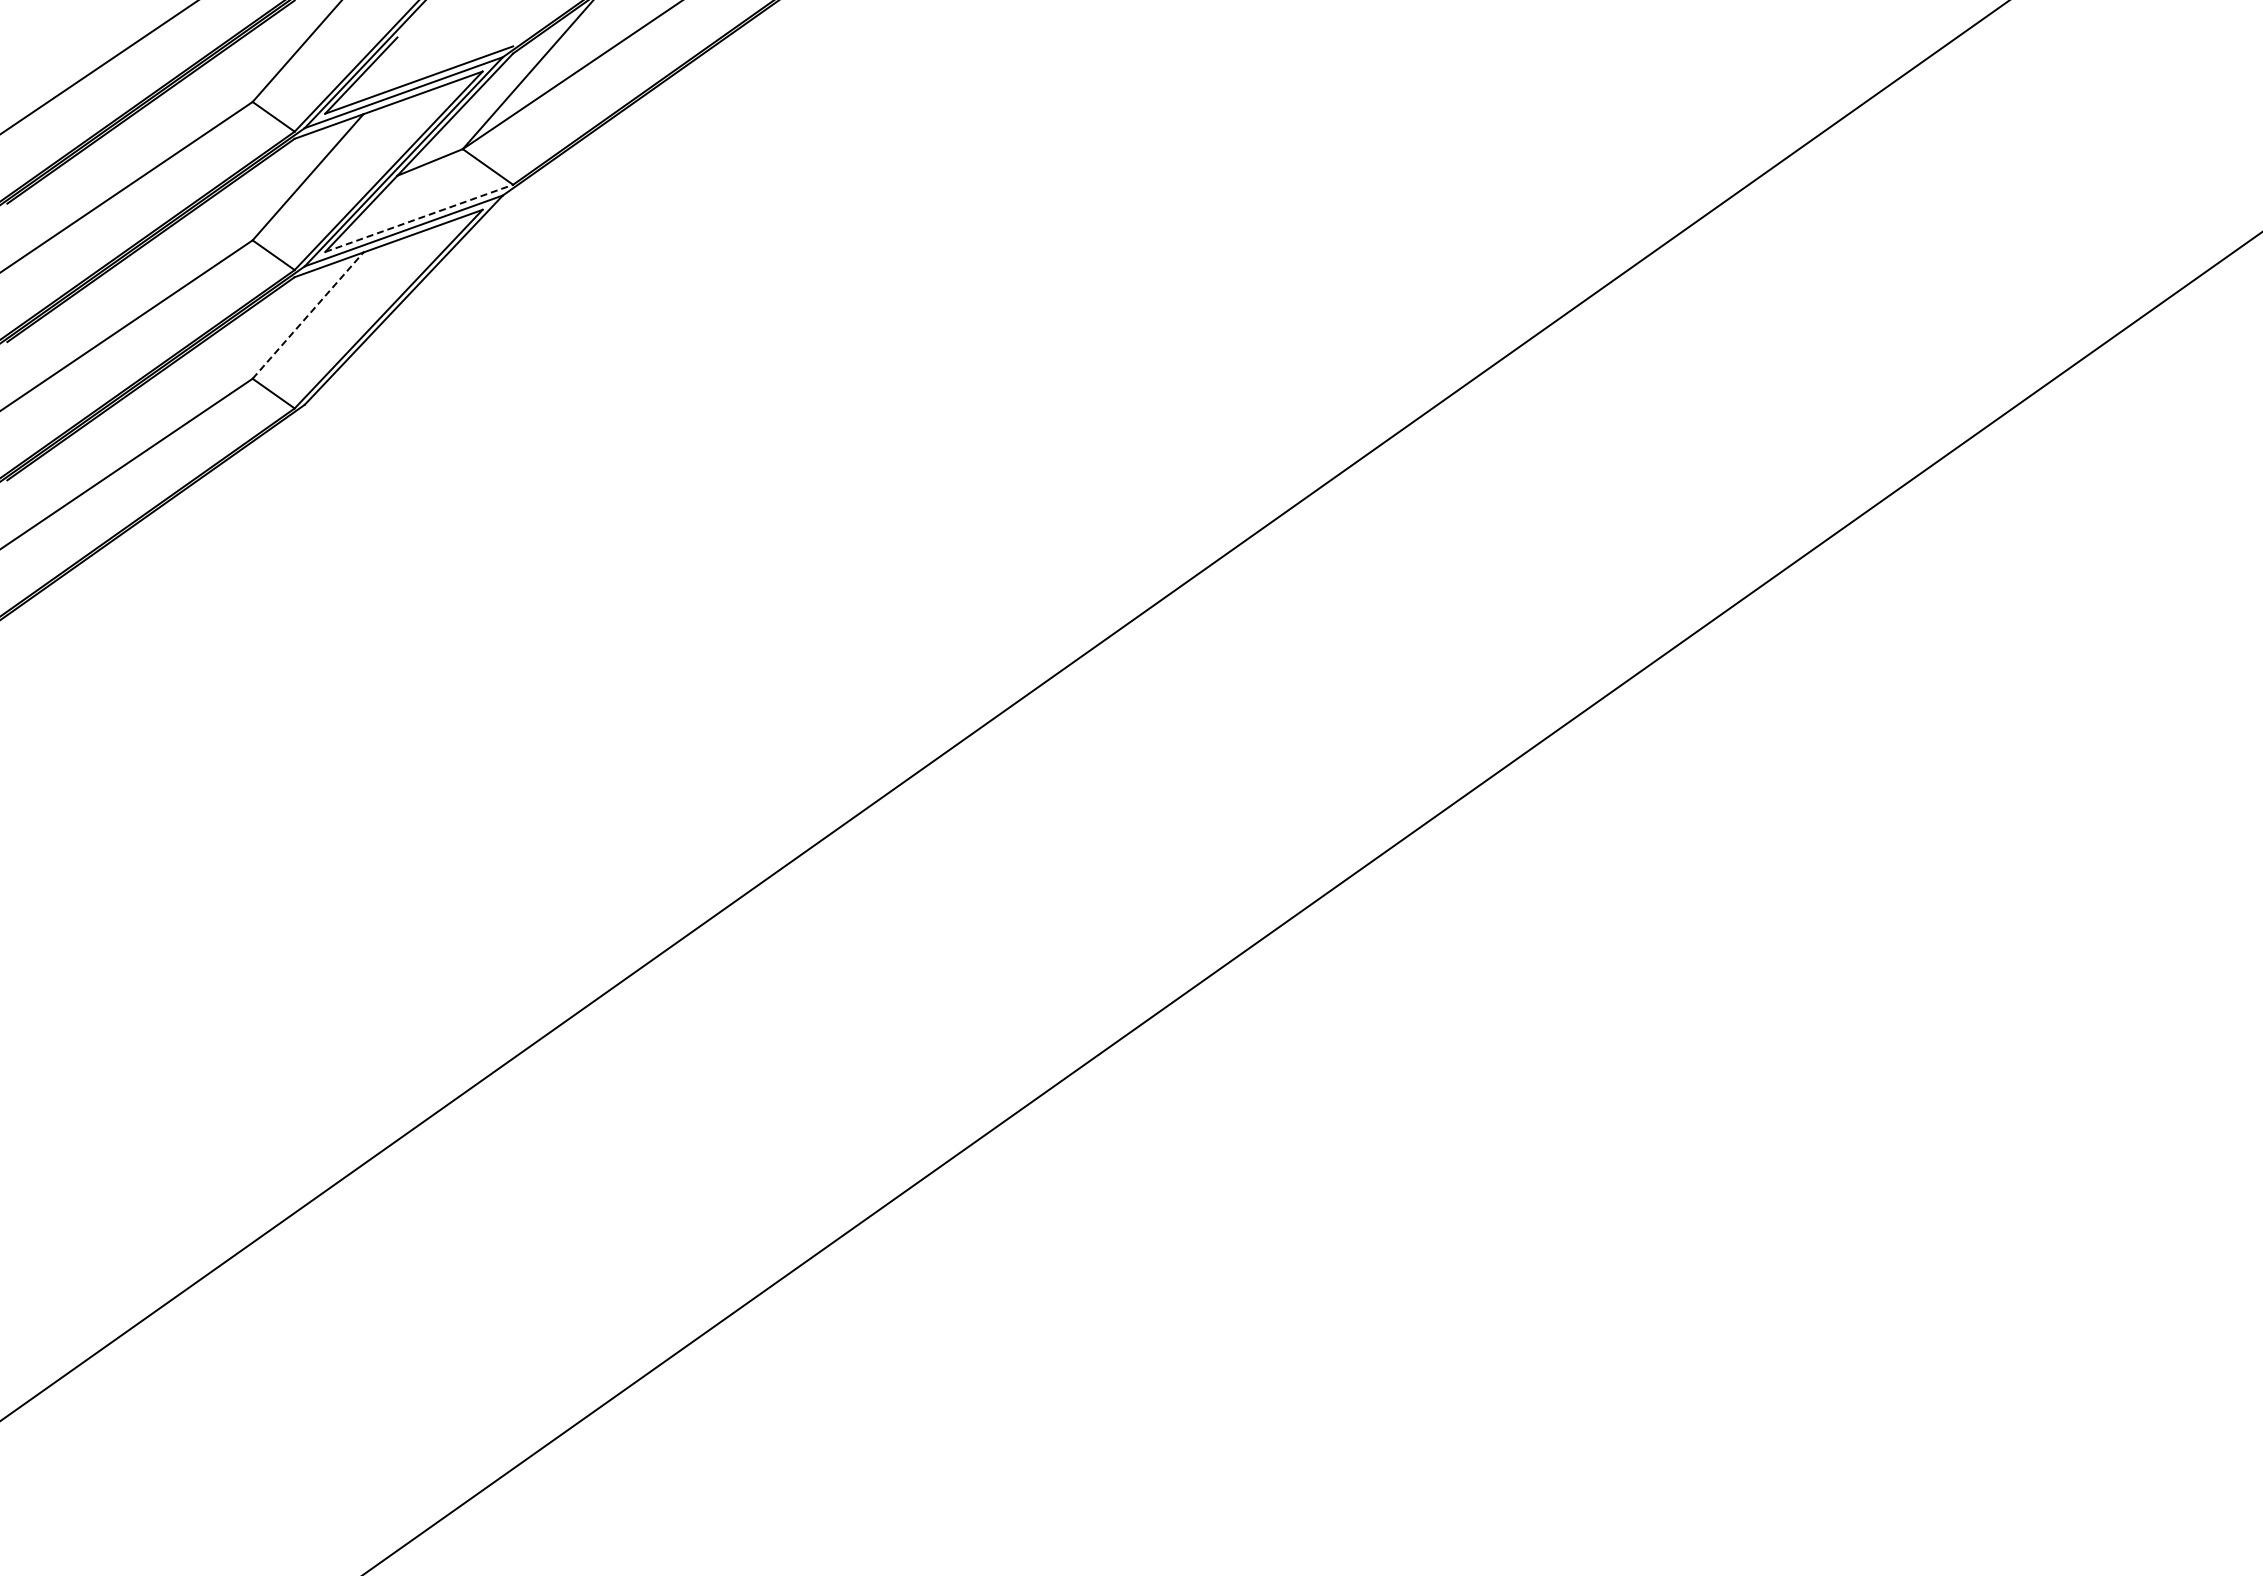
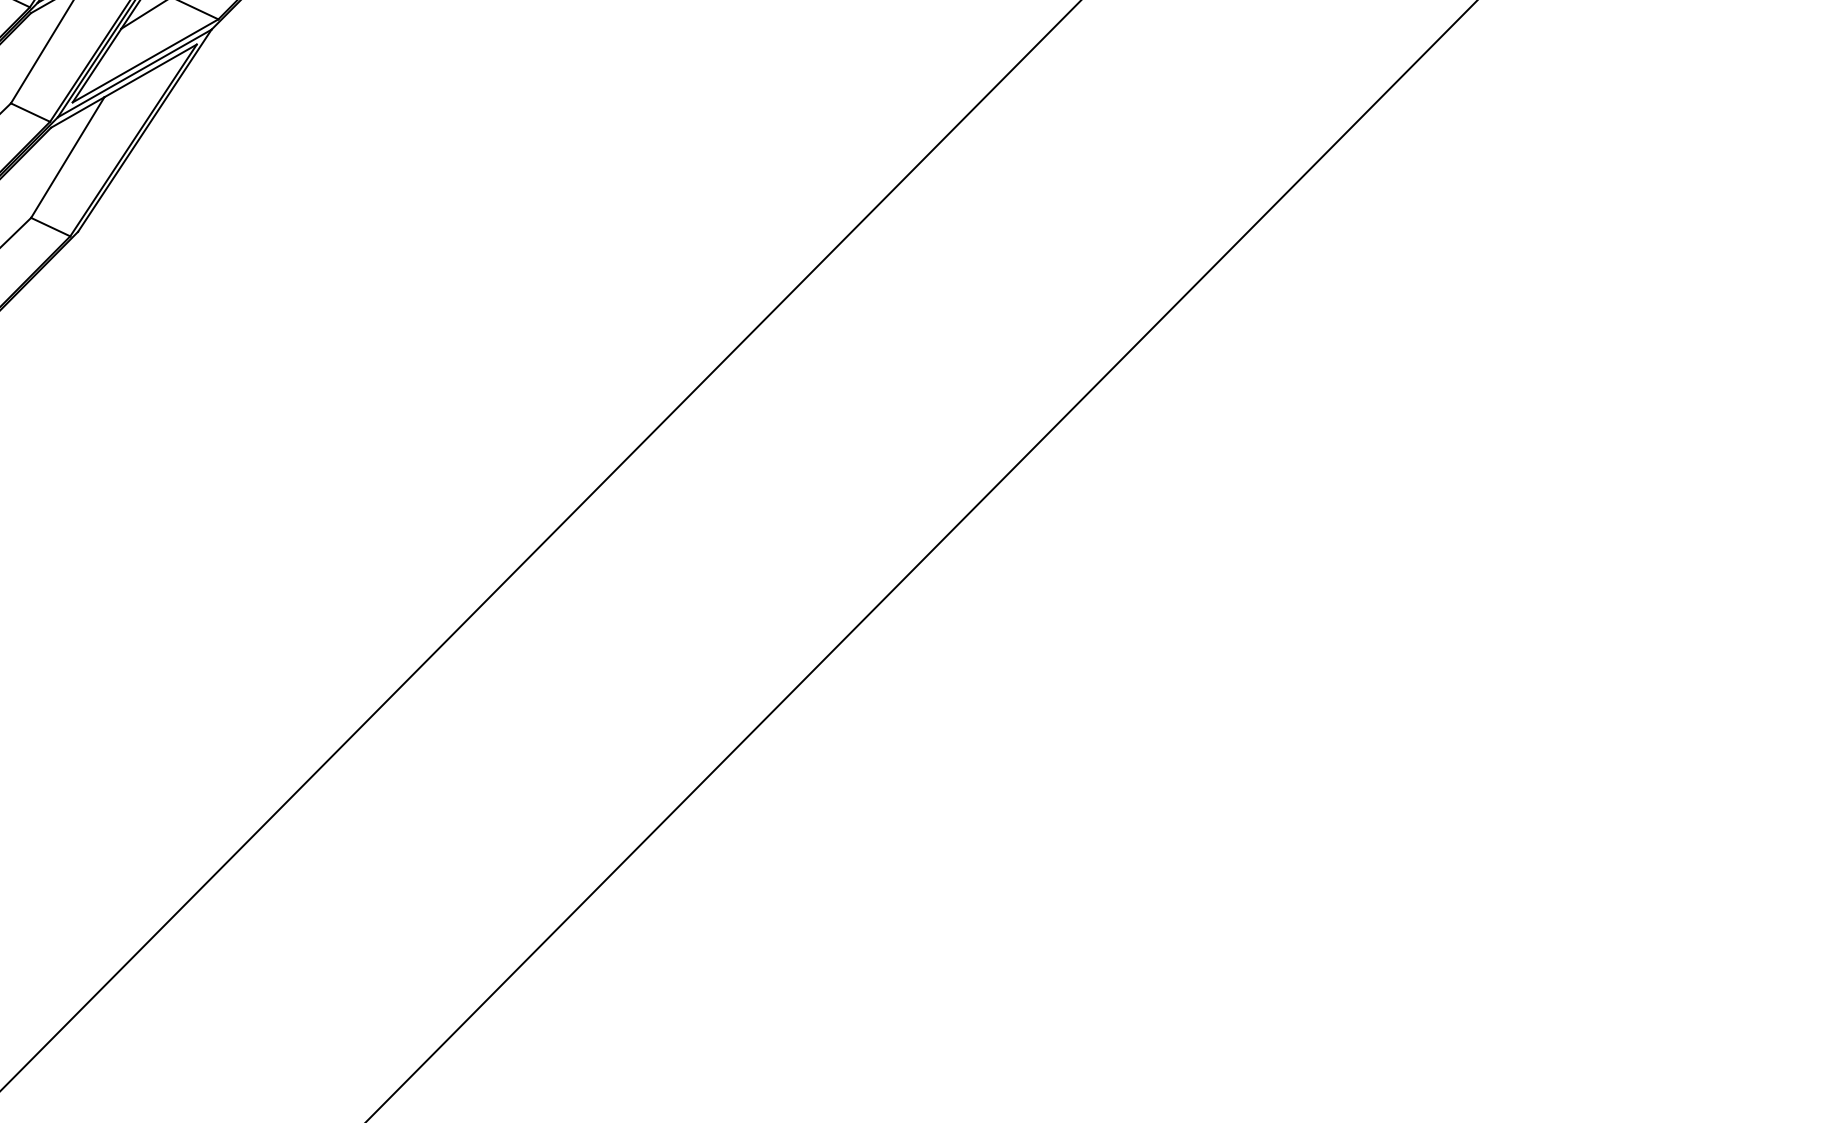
line: (419, 218) -> (145, 60), dashed -> solid
line: (308, 315) -> (68, 157), dashed -> solid

